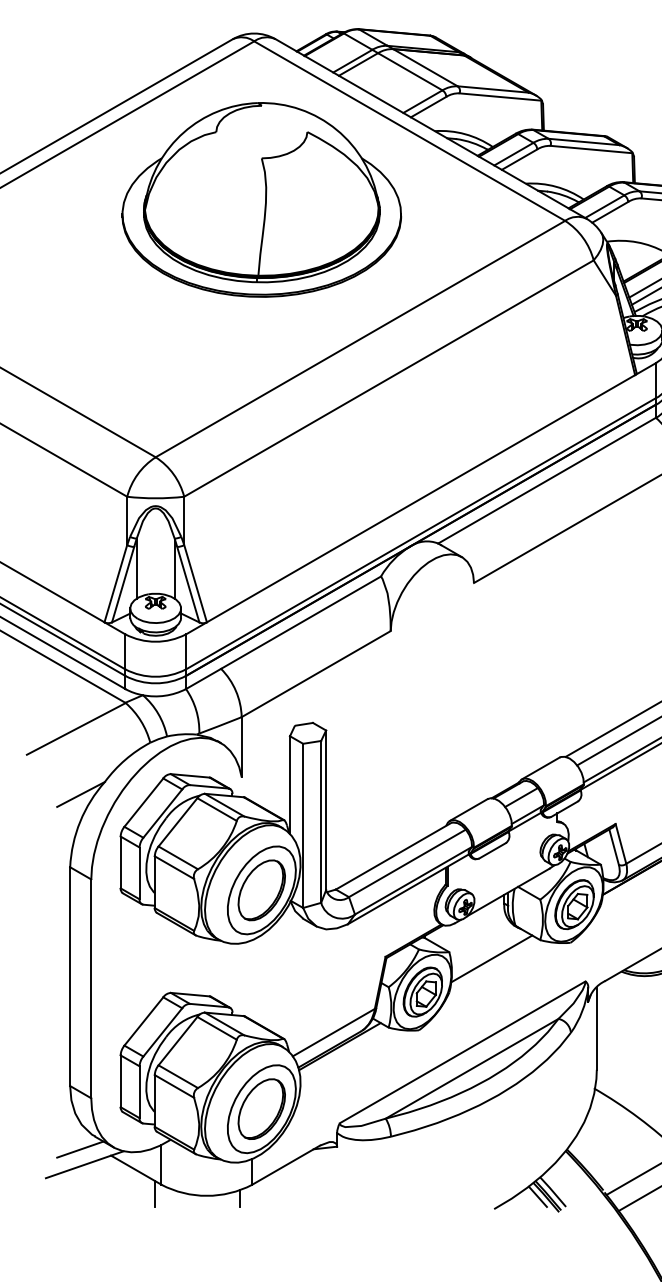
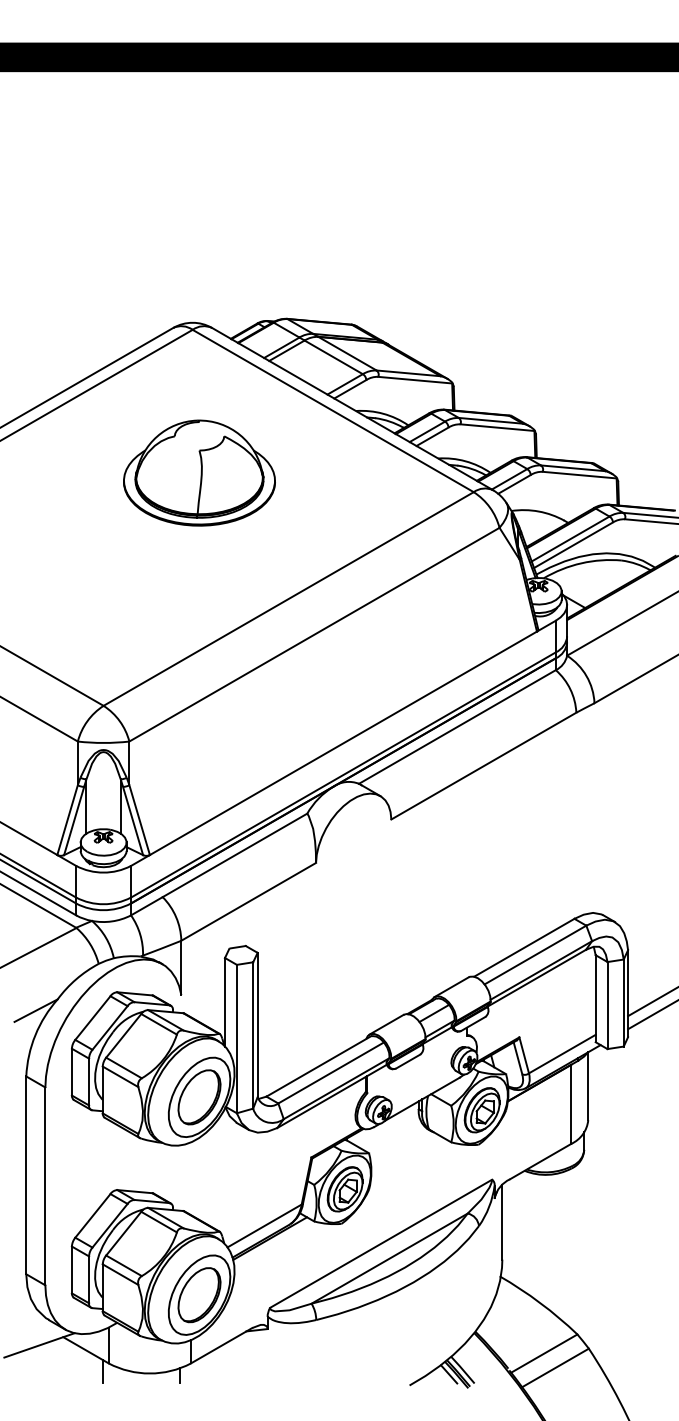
part: (261, 199) -> (199, 472), size x0.6
line: (491, 959) -> (407, 1159), removed
line: (80, 1149) -> (35, 1331), removed

